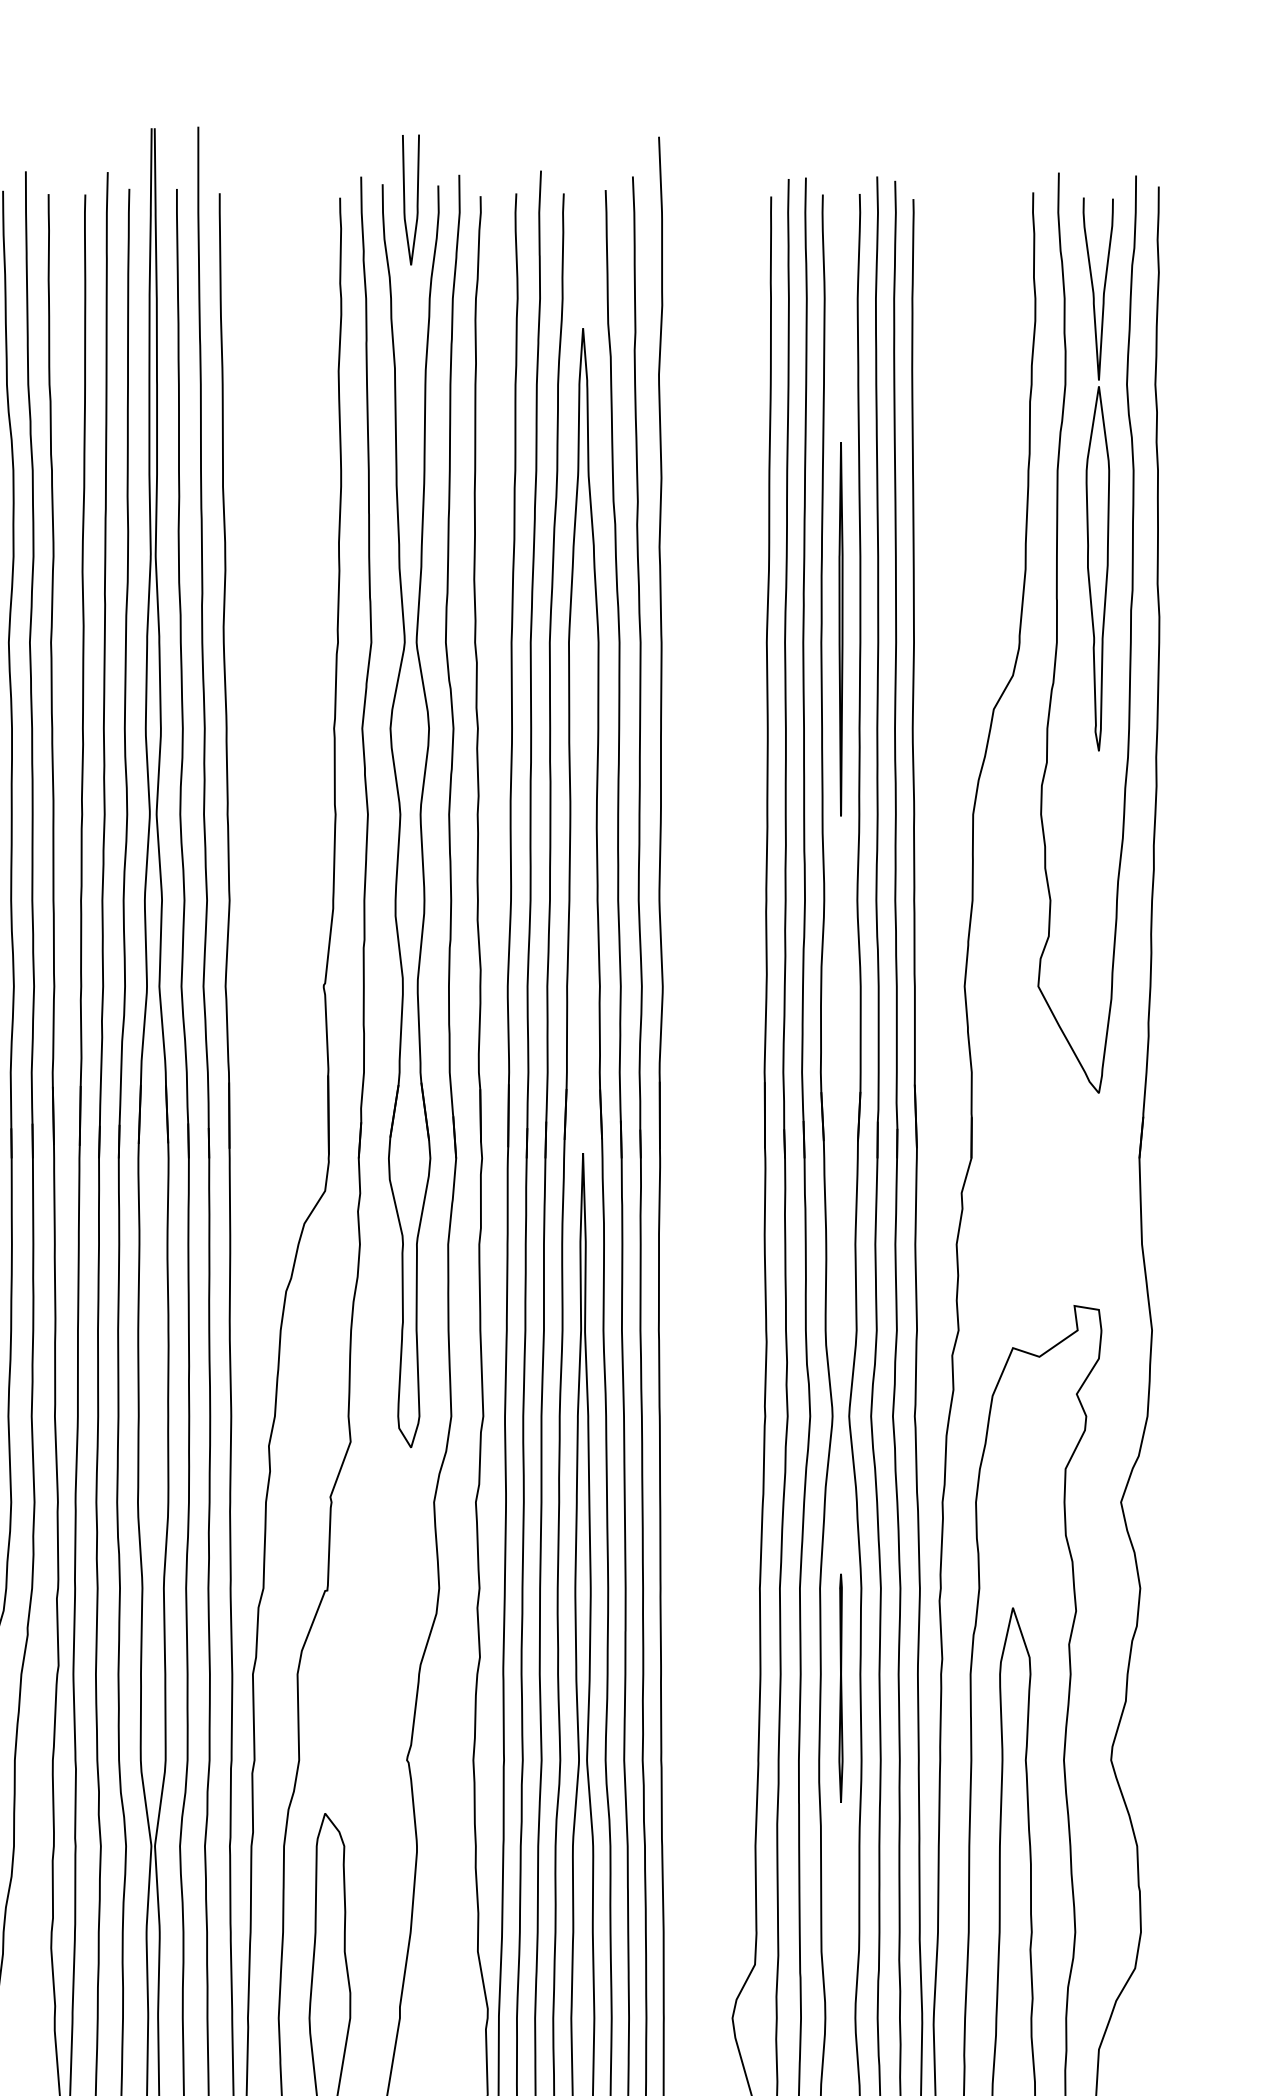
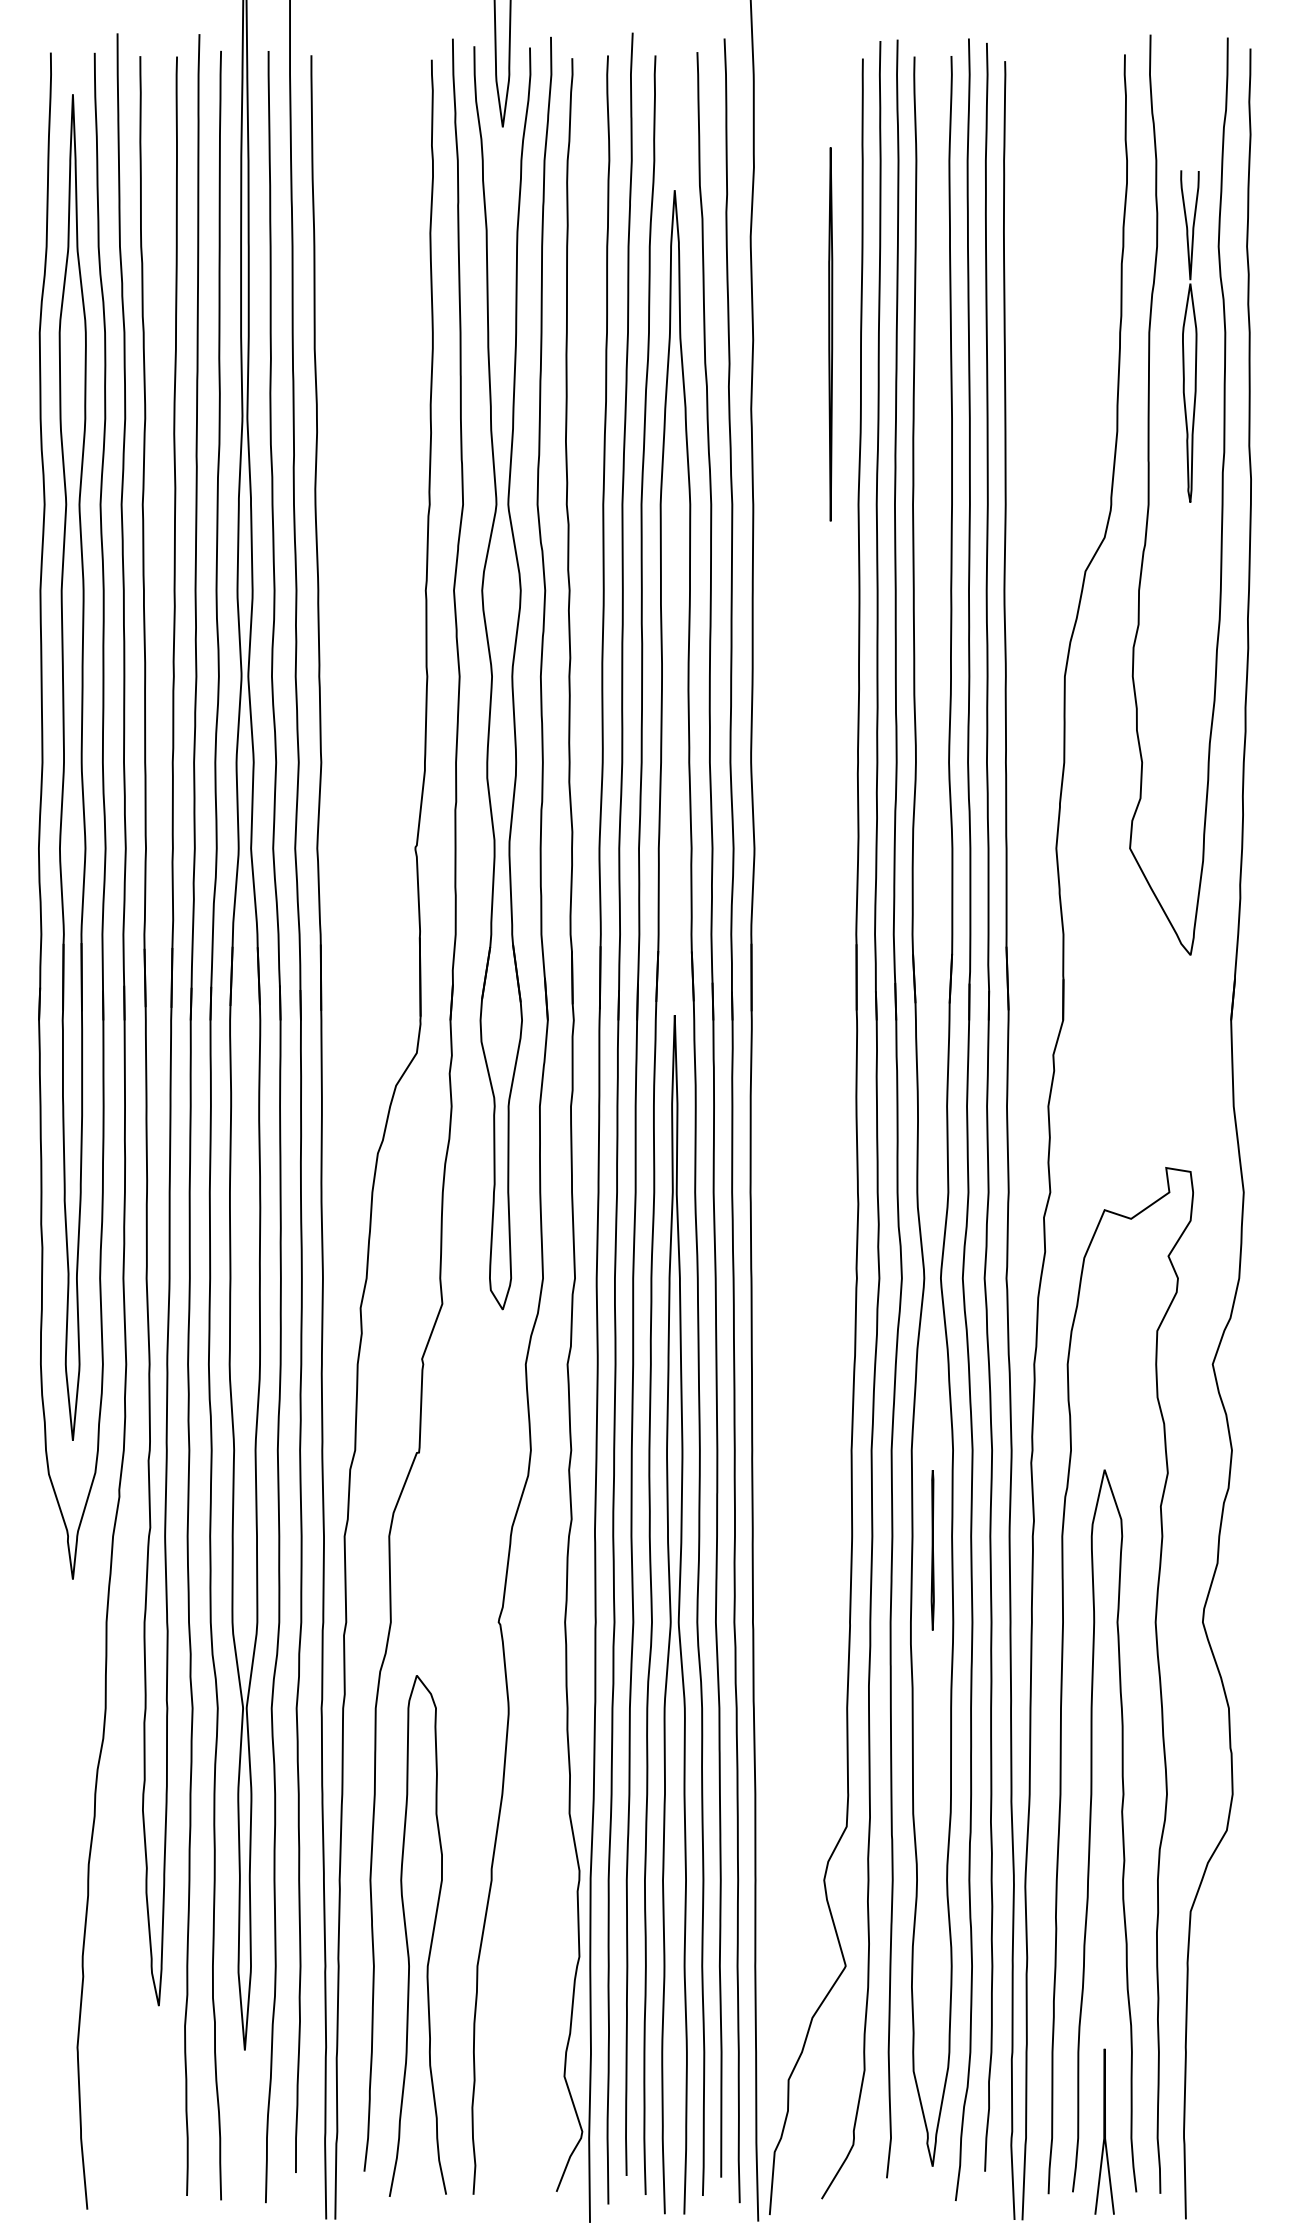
part: (1097, 474) -> (1189, 336), size x0.6
part: (840, 629) -> (830, 334), moved
part: (840, 1687) -> (932, 1549), size x0.7

